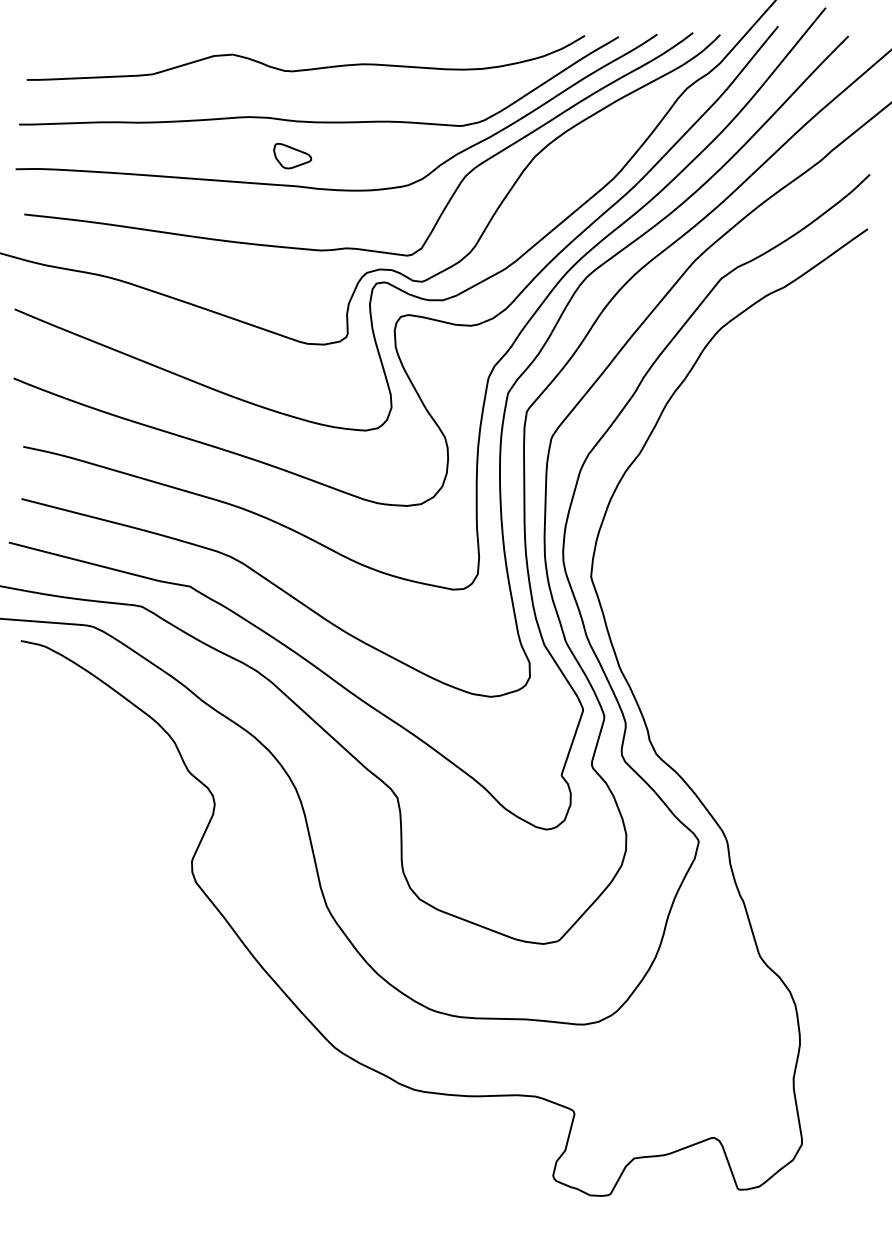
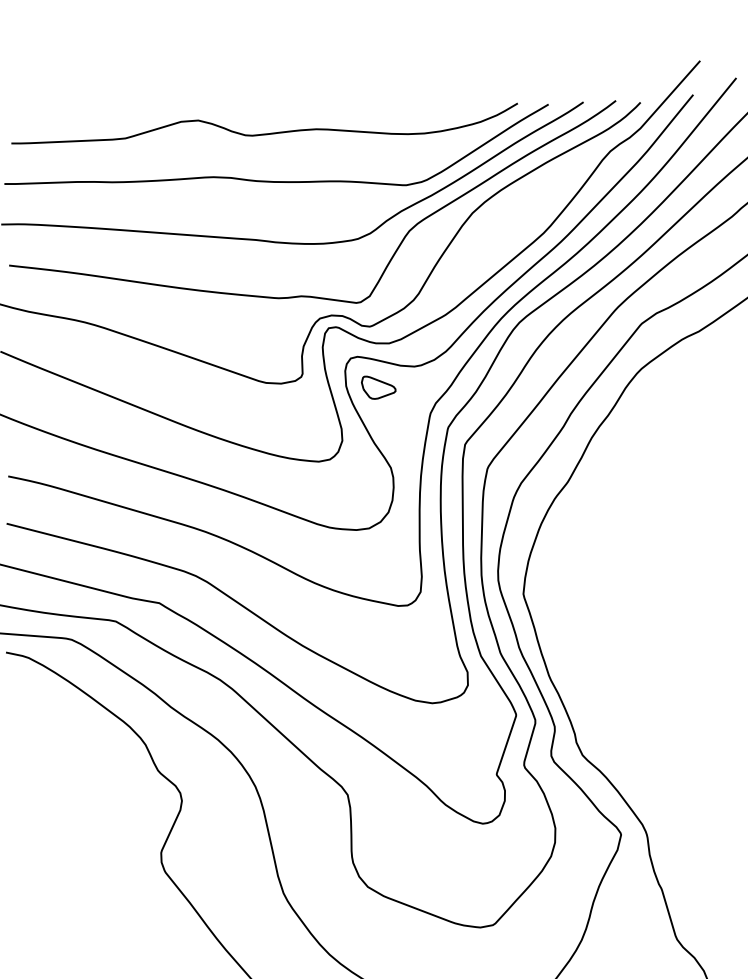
part: (292, 156) -> (378, 388), moved

